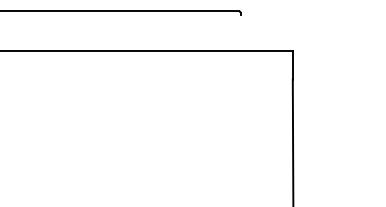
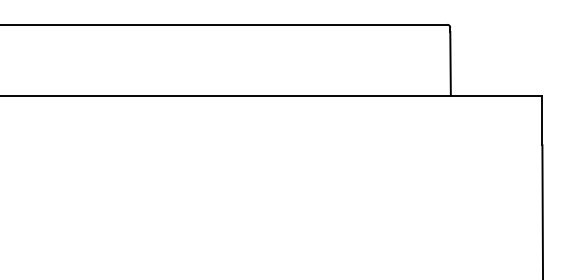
line: (240, 33) -> (450, 64), added

